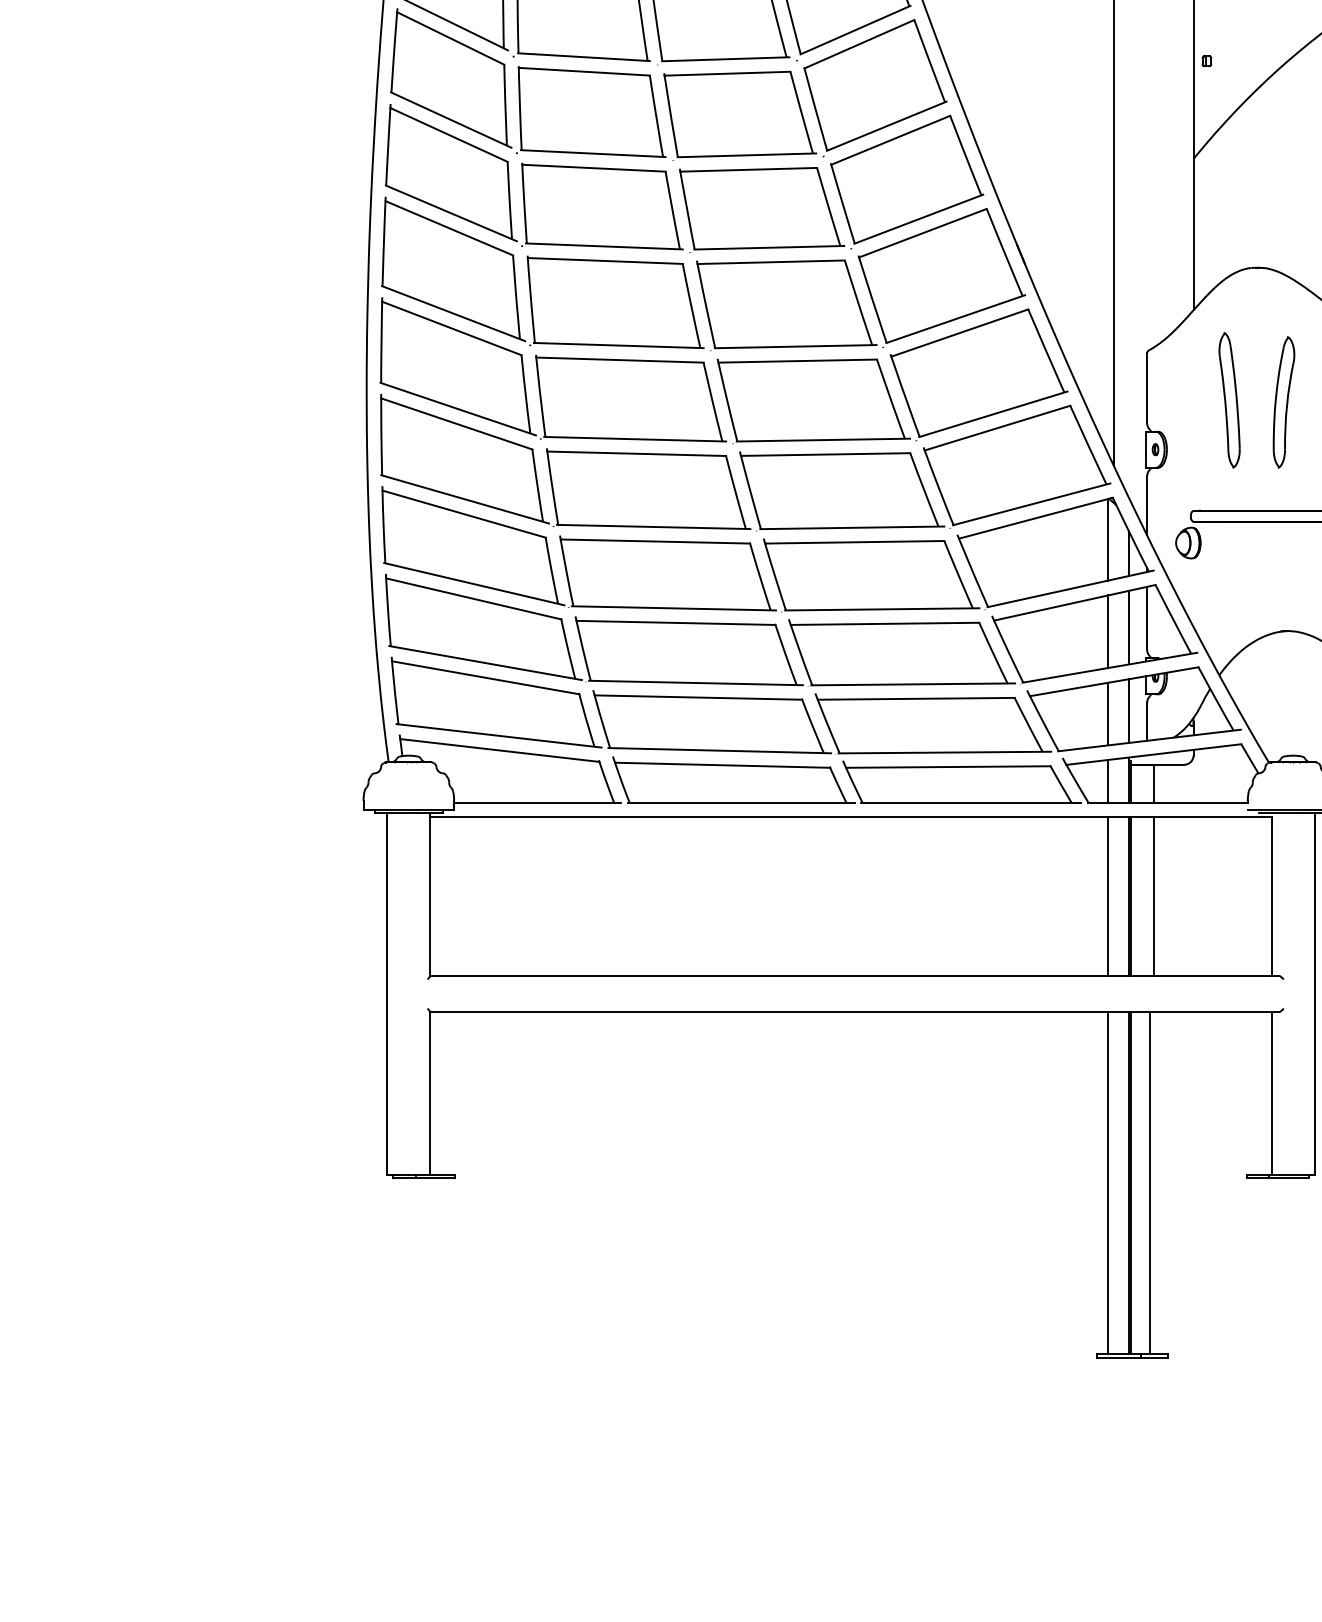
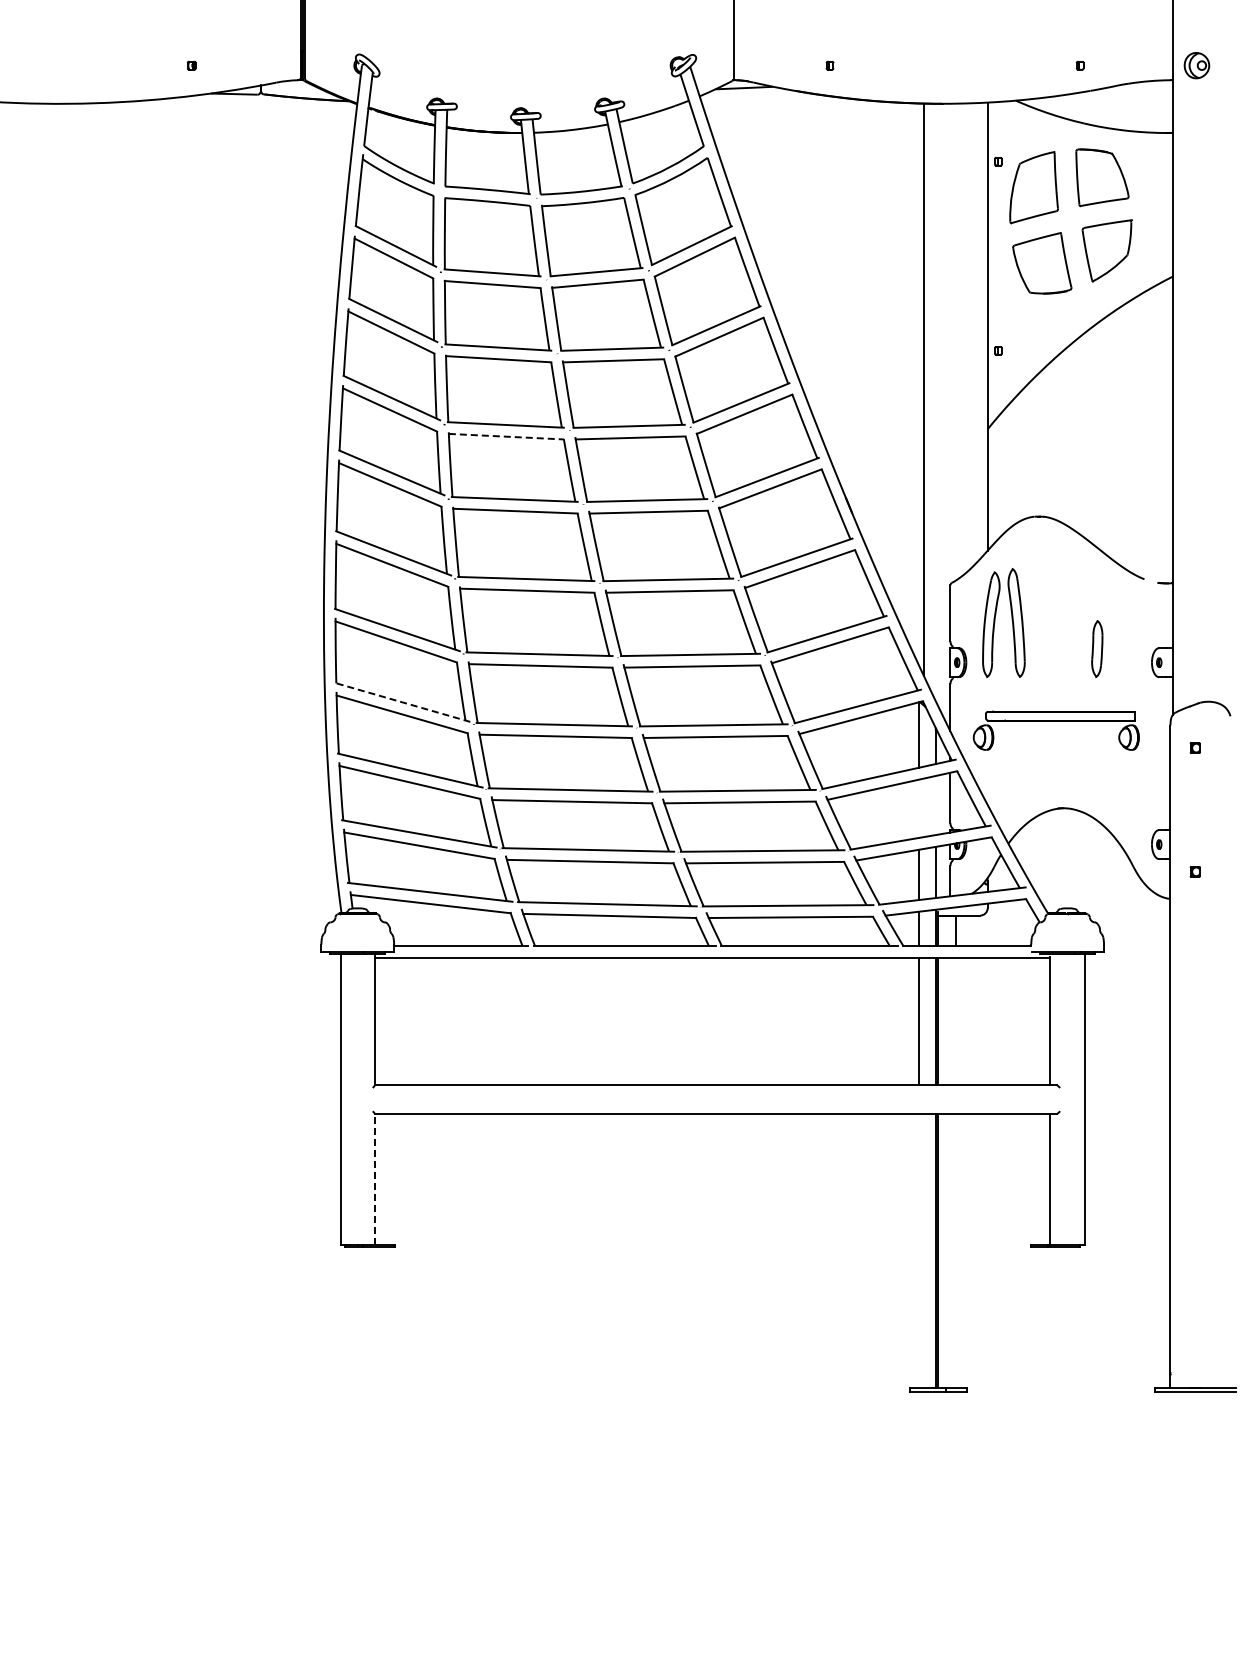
line: (594, 167) -> (506, 436), solid -> dashed
part: (1284, 402) -> (991, 624), moved
line: (464, 499) -> (402, 702), solid -> dashed
line: (1128, 627) -> (935, 805), removed
line: (1107, 631) -> (918, 808), removed
line: (1154, 896) -> (956, 1021), removed
line: (429, 1093) -> (374, 1179), solid -> dashed
line: (1107, 1183) -> (918, 1251), removed
line: (1149, 1183) -> (952, 1251), removed

